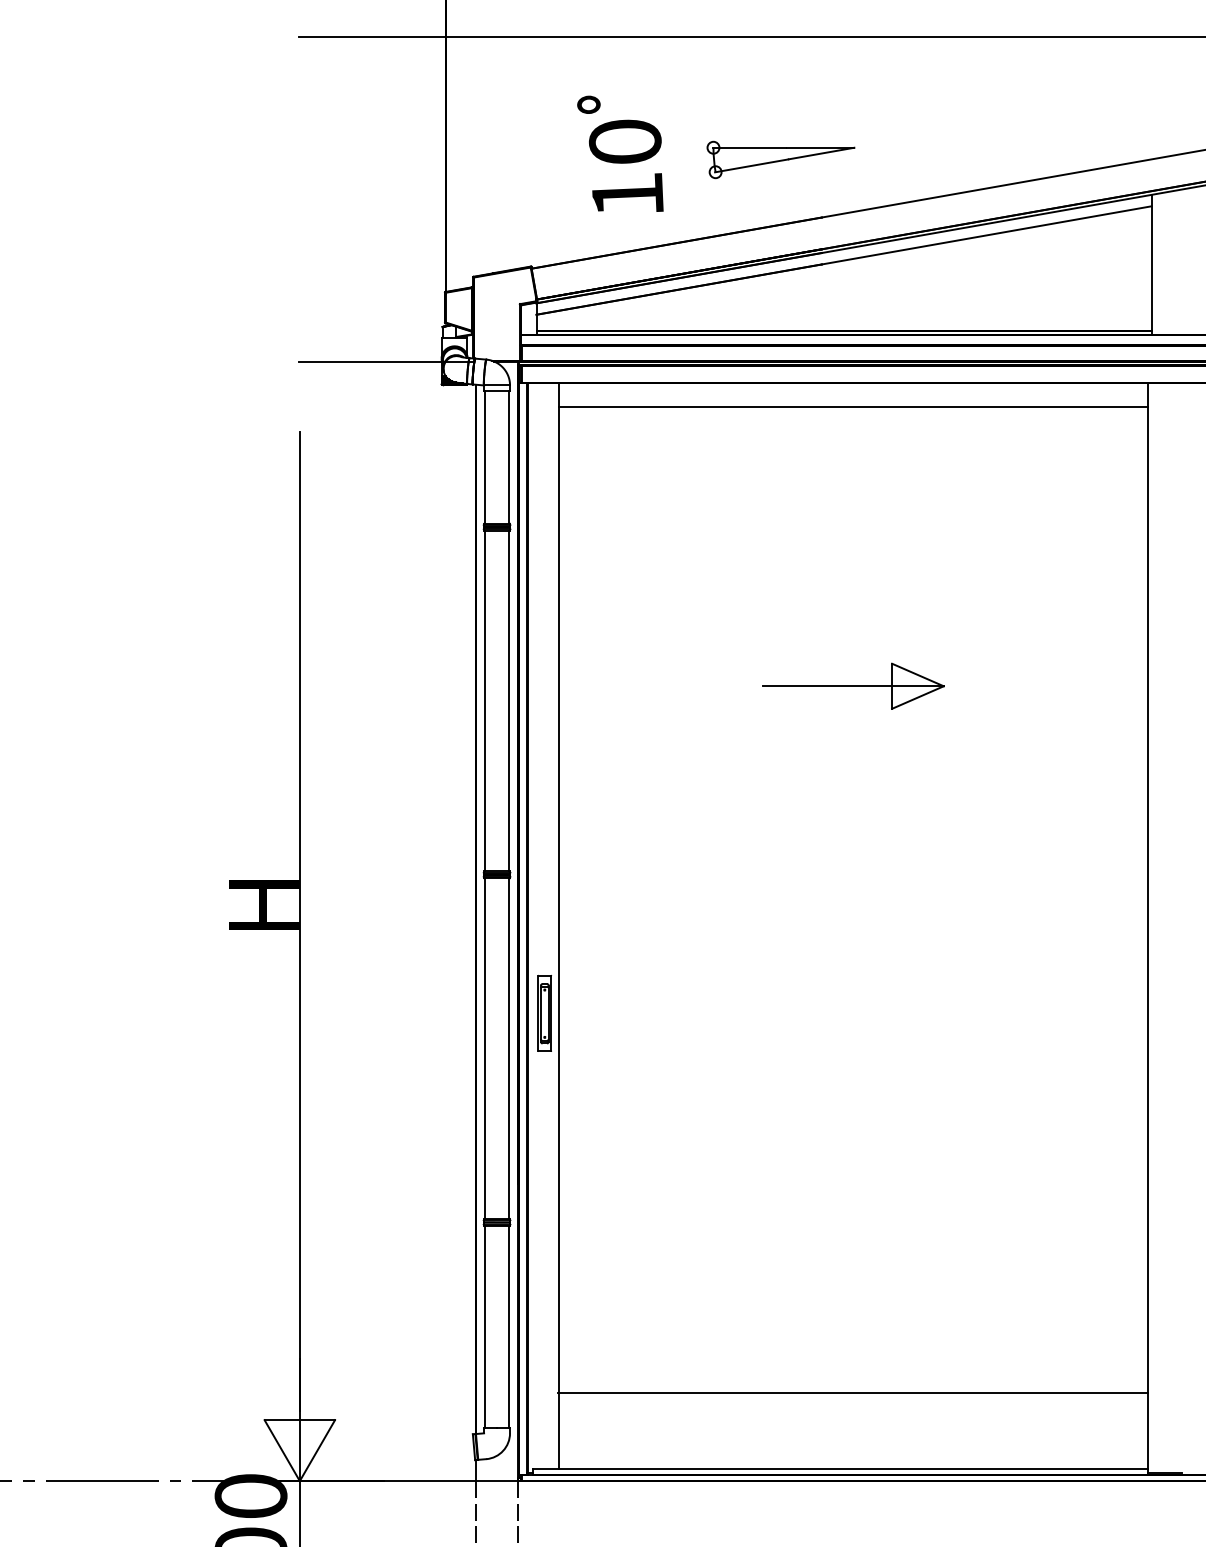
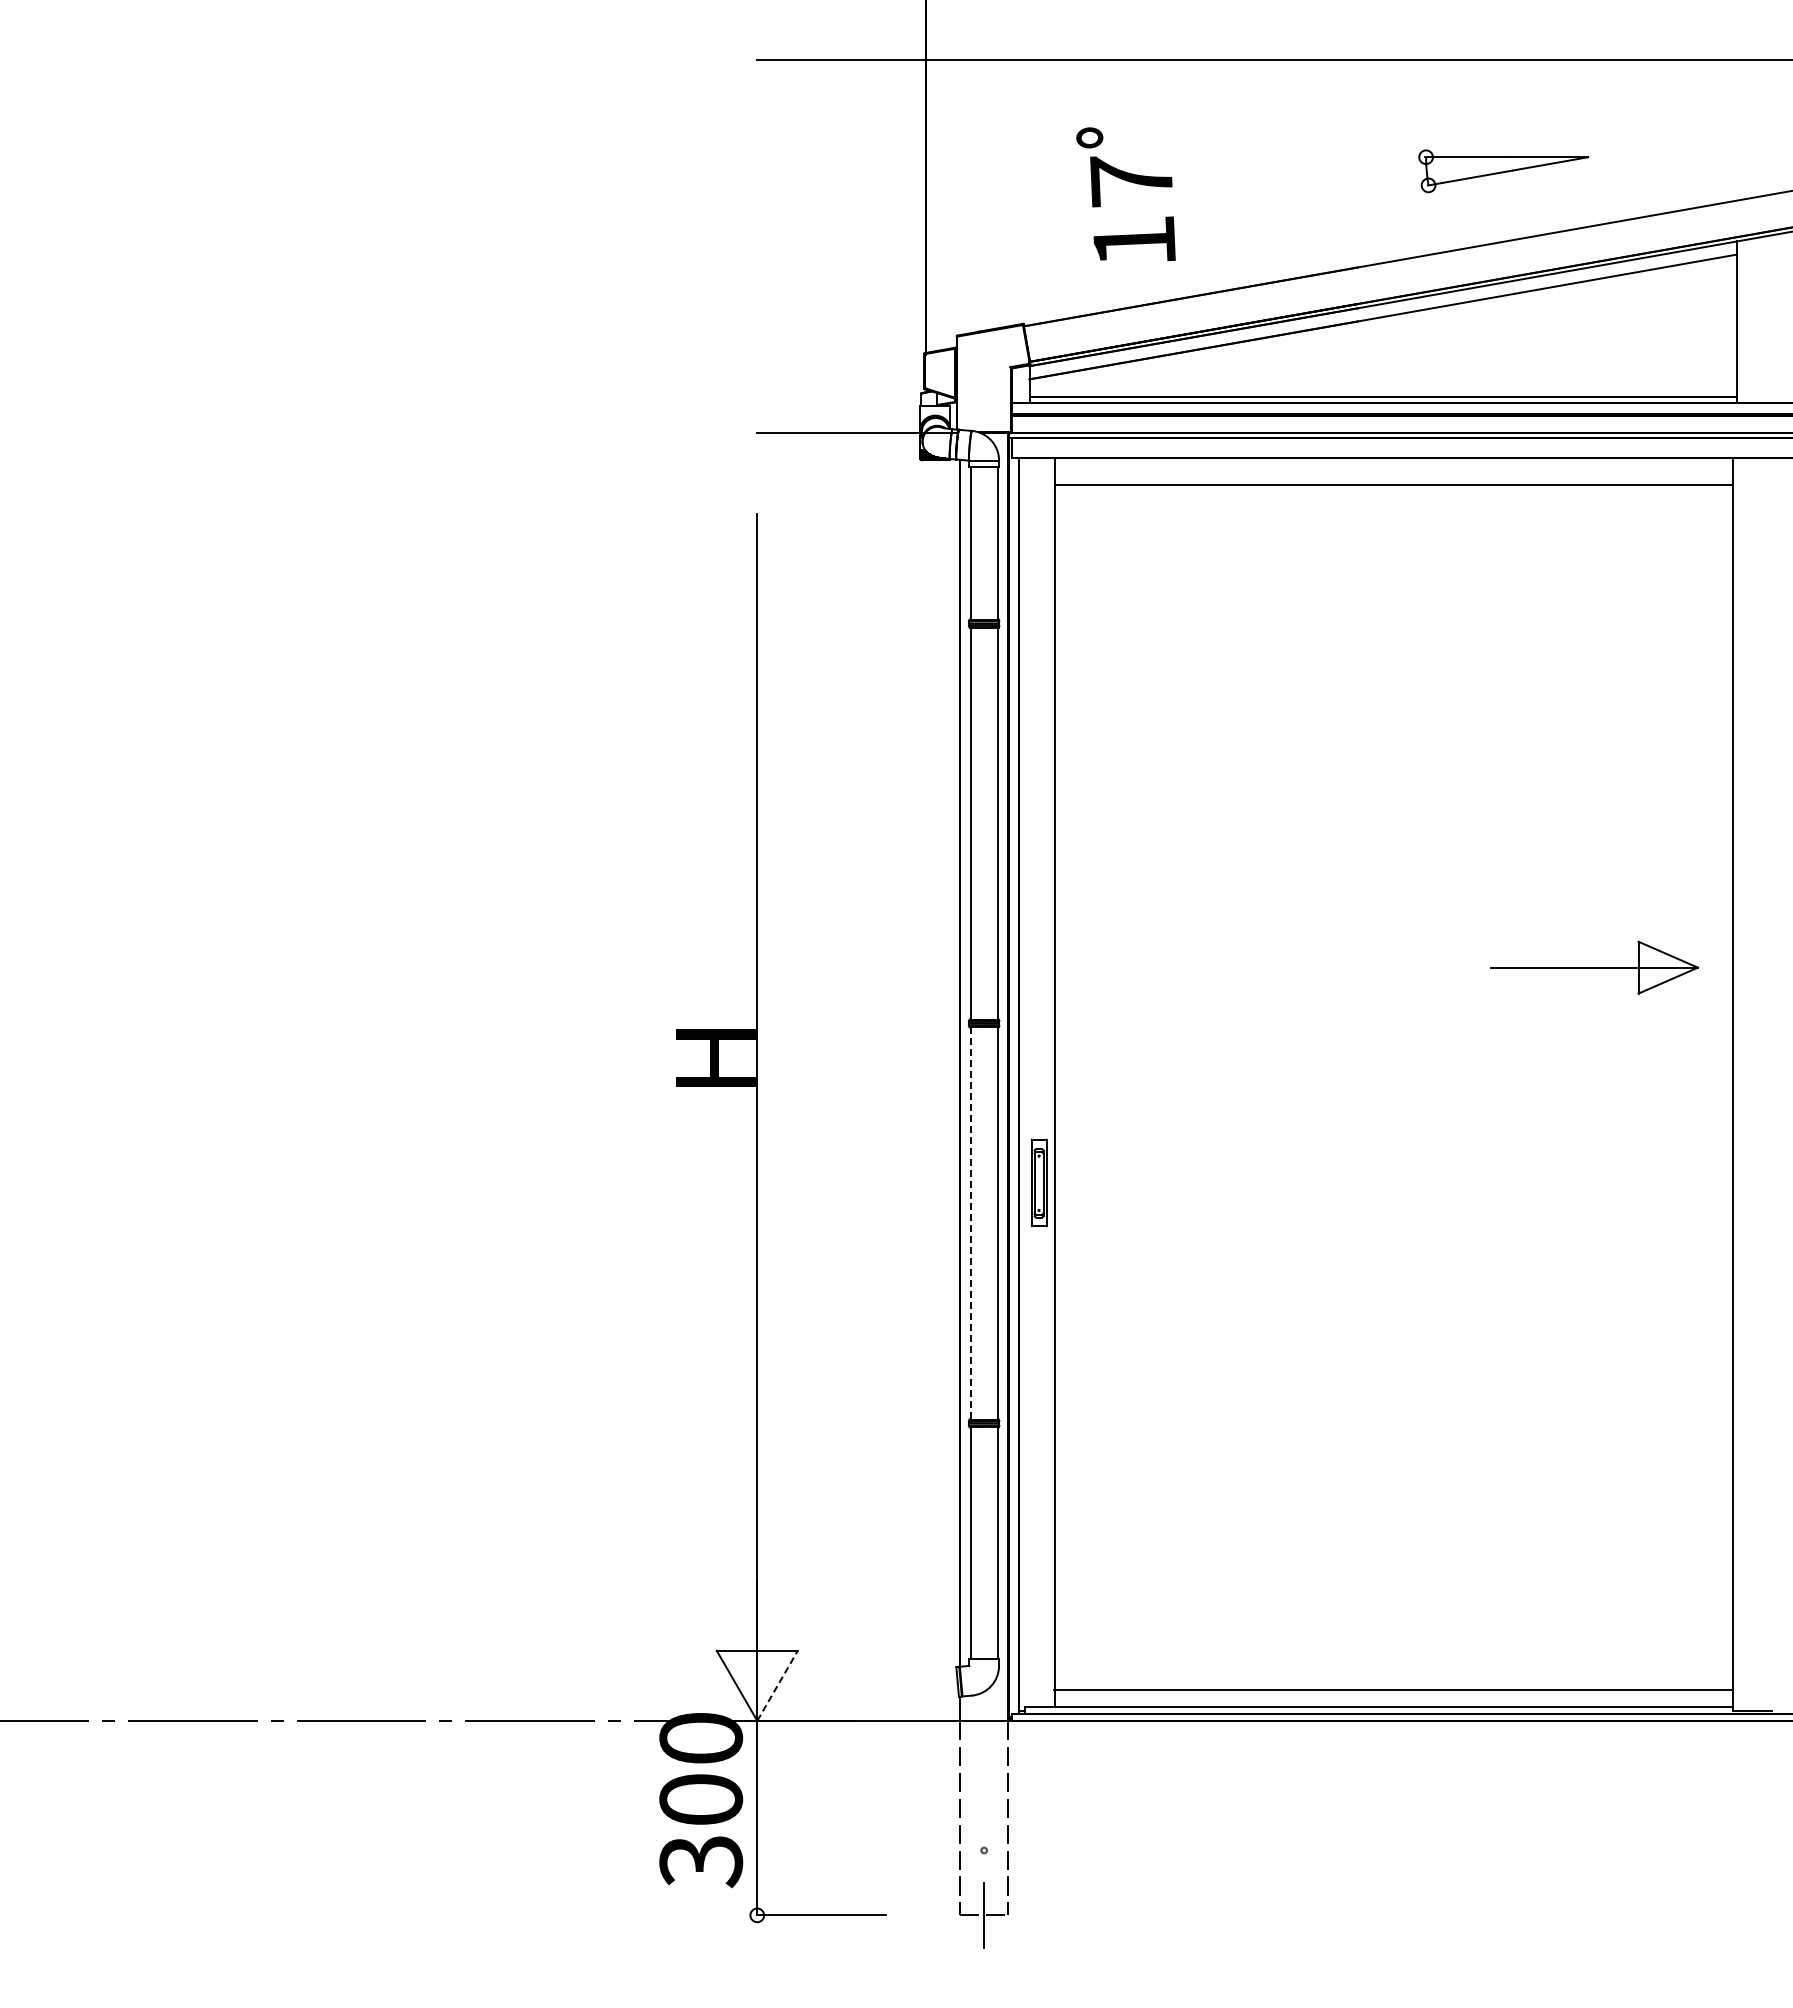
text: (625, 142) -> (1131, 181), 10 -> 17
part: (780, 160) -> (1503, 171), moved
part: (853, 686) -> (1594, 967), moved
line: (485, 1048) -> (970, 1223), solid -> dashed
line: (852, 1392) -> (1393, 1690), moved
line: (317, 1450) -> (777, 1685), solid -> dashed

